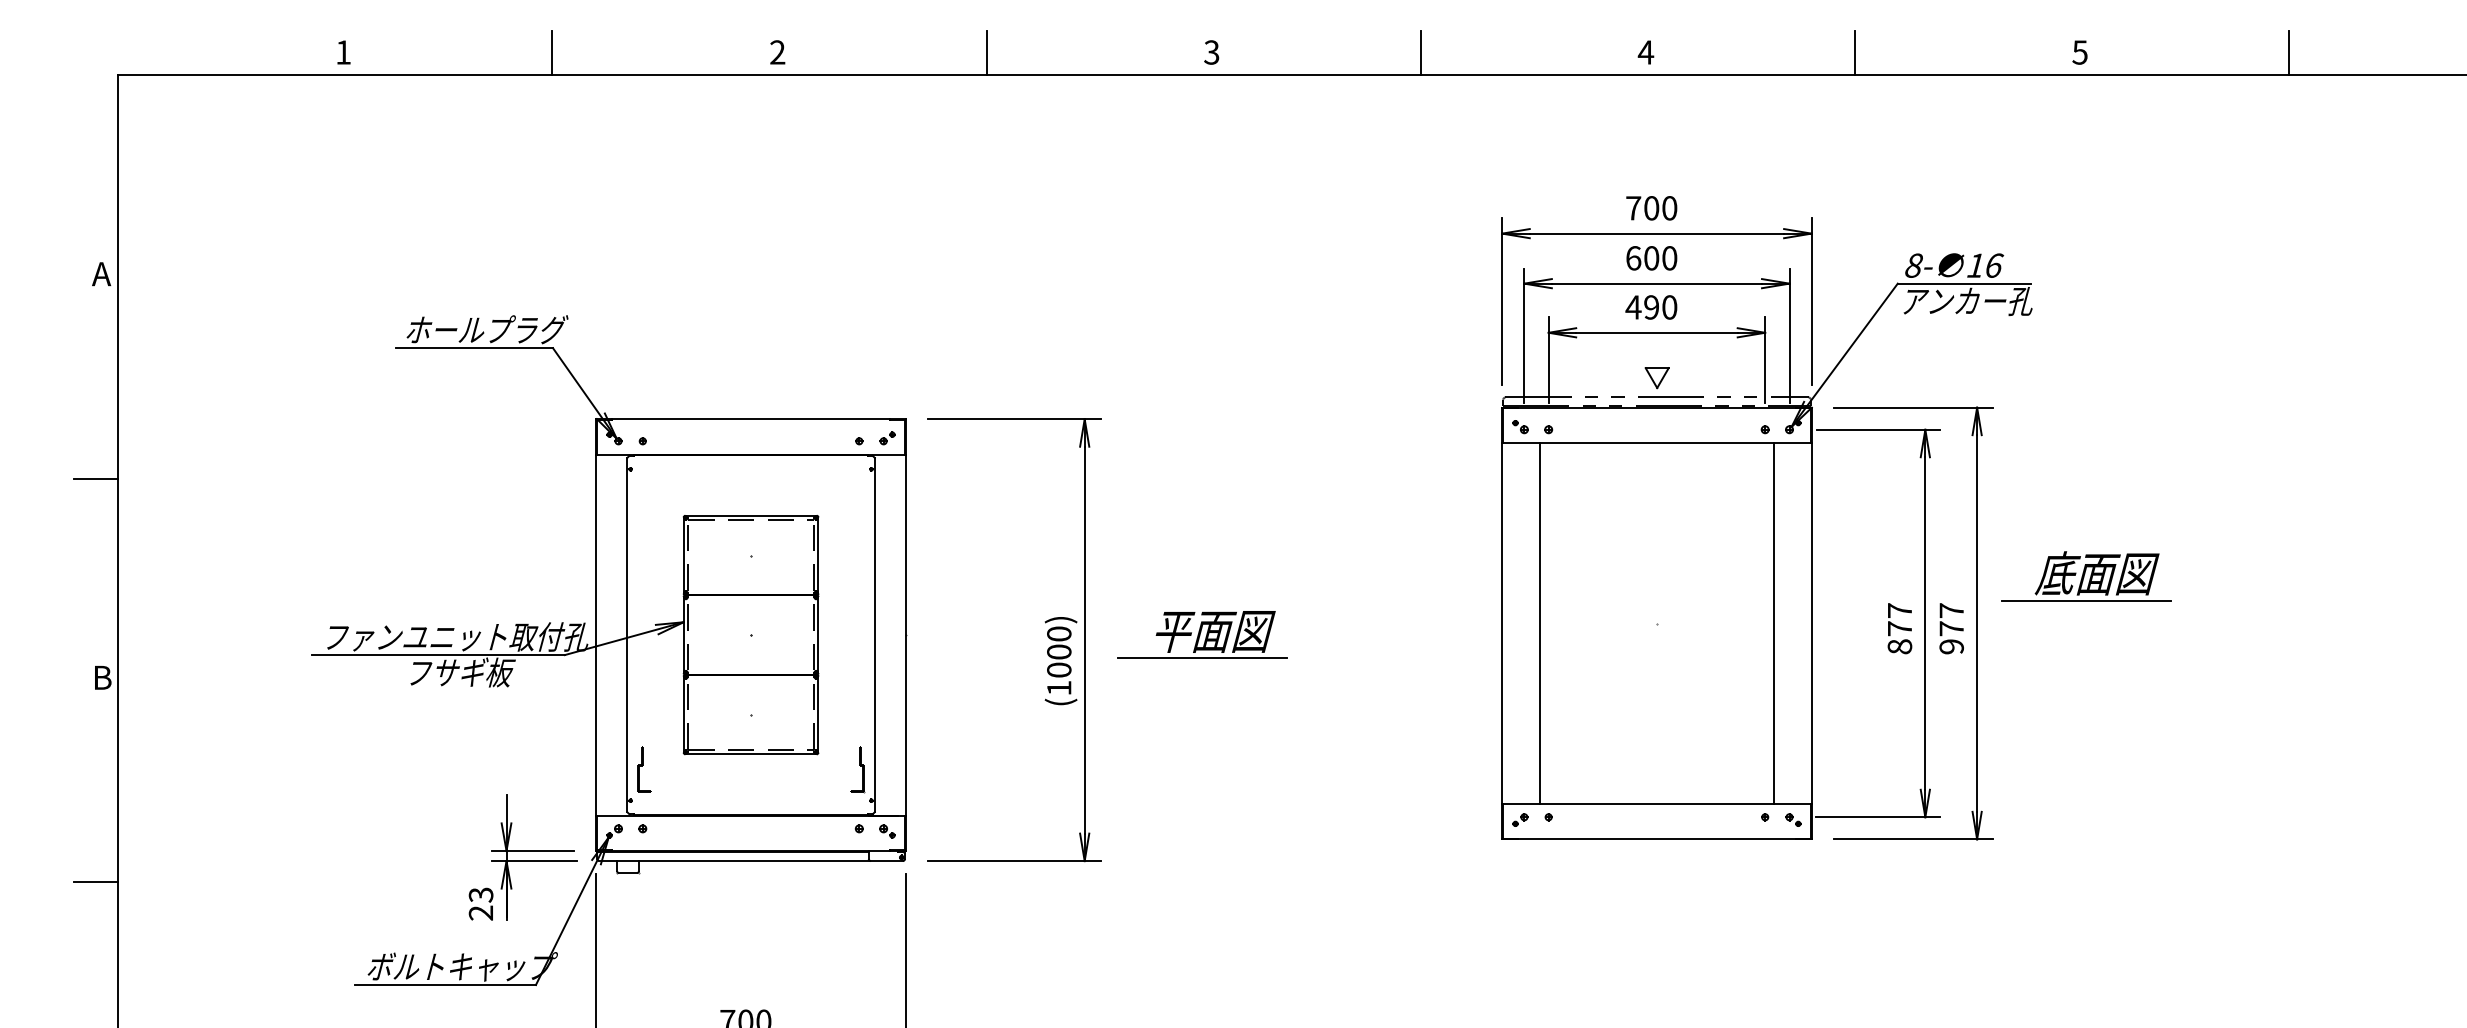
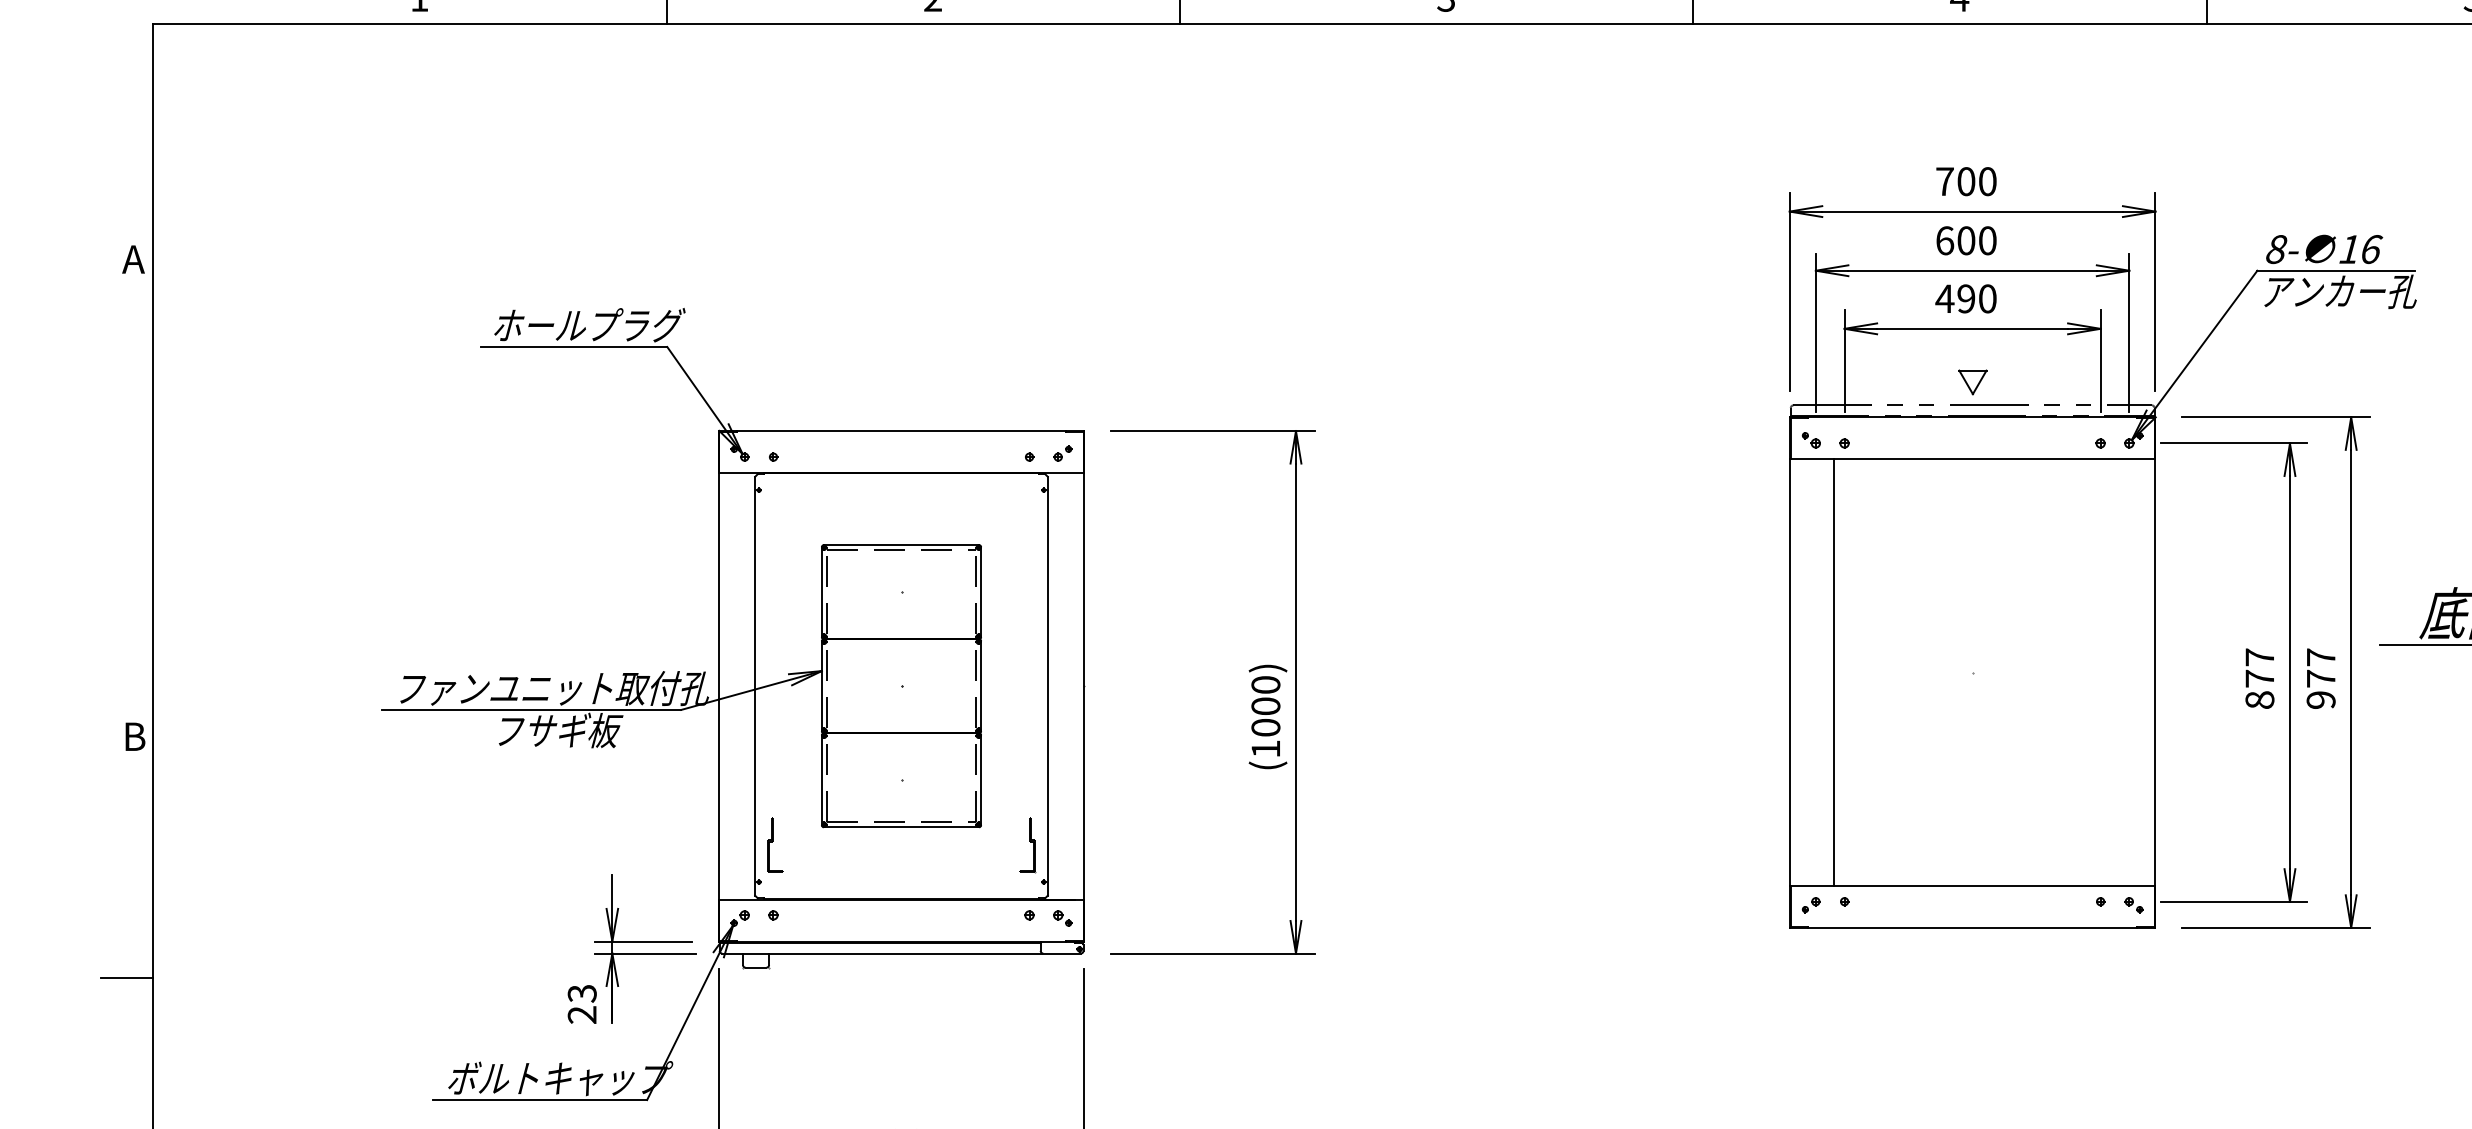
line: (96, 478) -> (127, 501), removed
line: (1774, 623) -> (2111, 672), removed
part: (1202, 634) -> (1435, 685), removed

